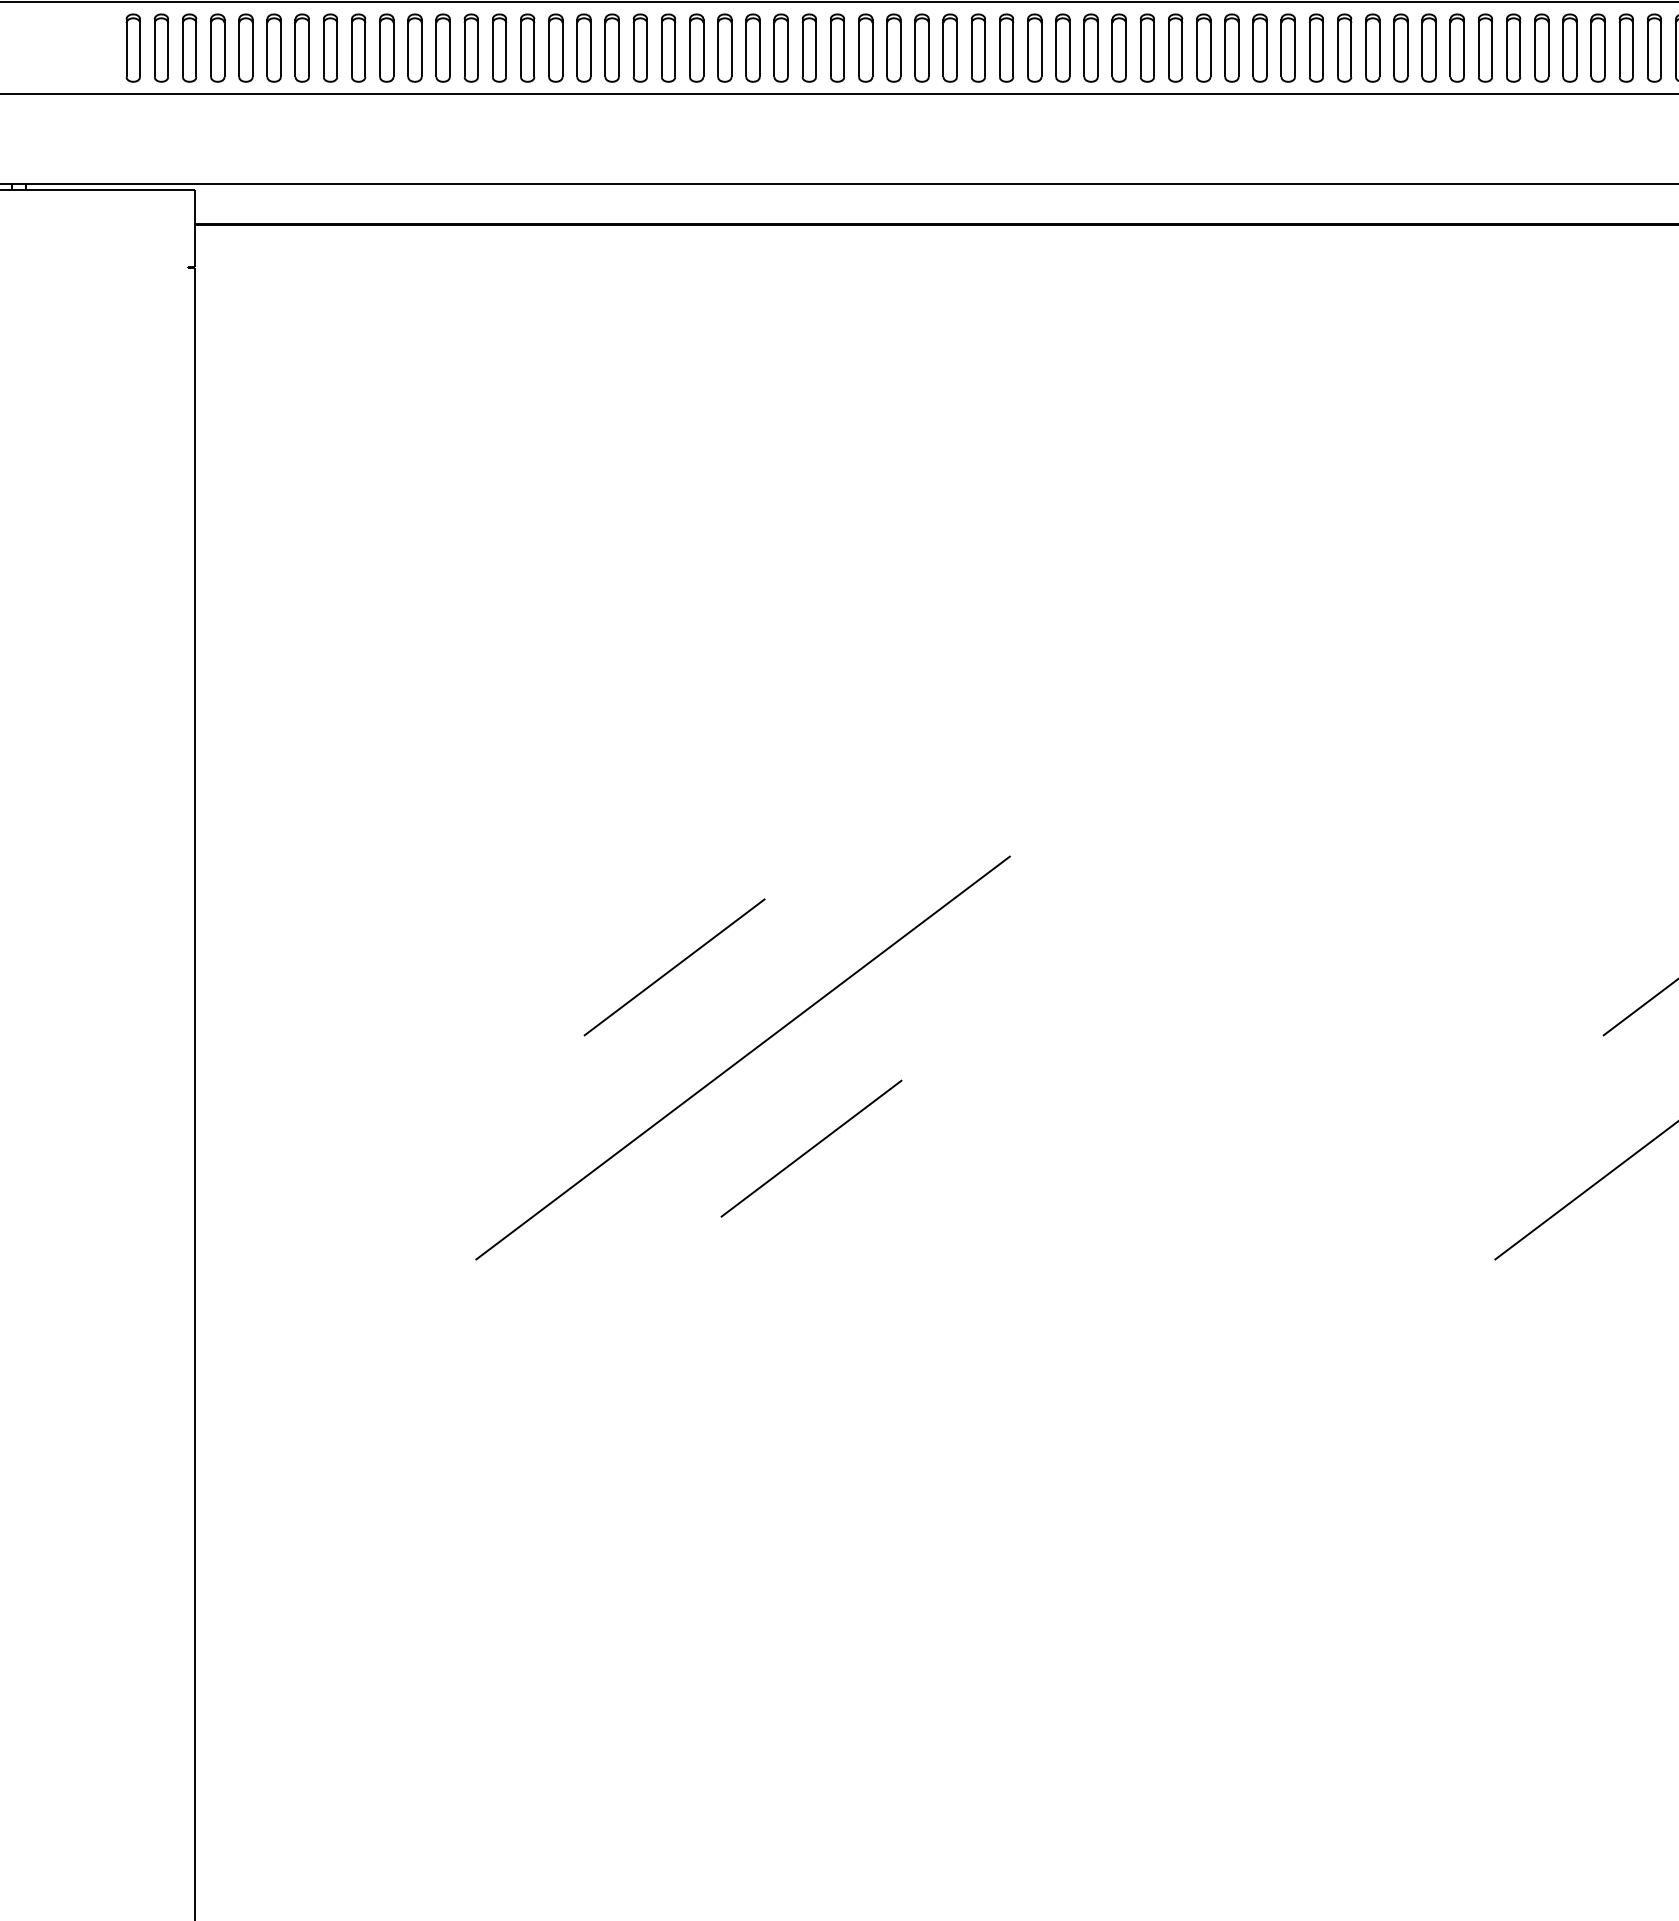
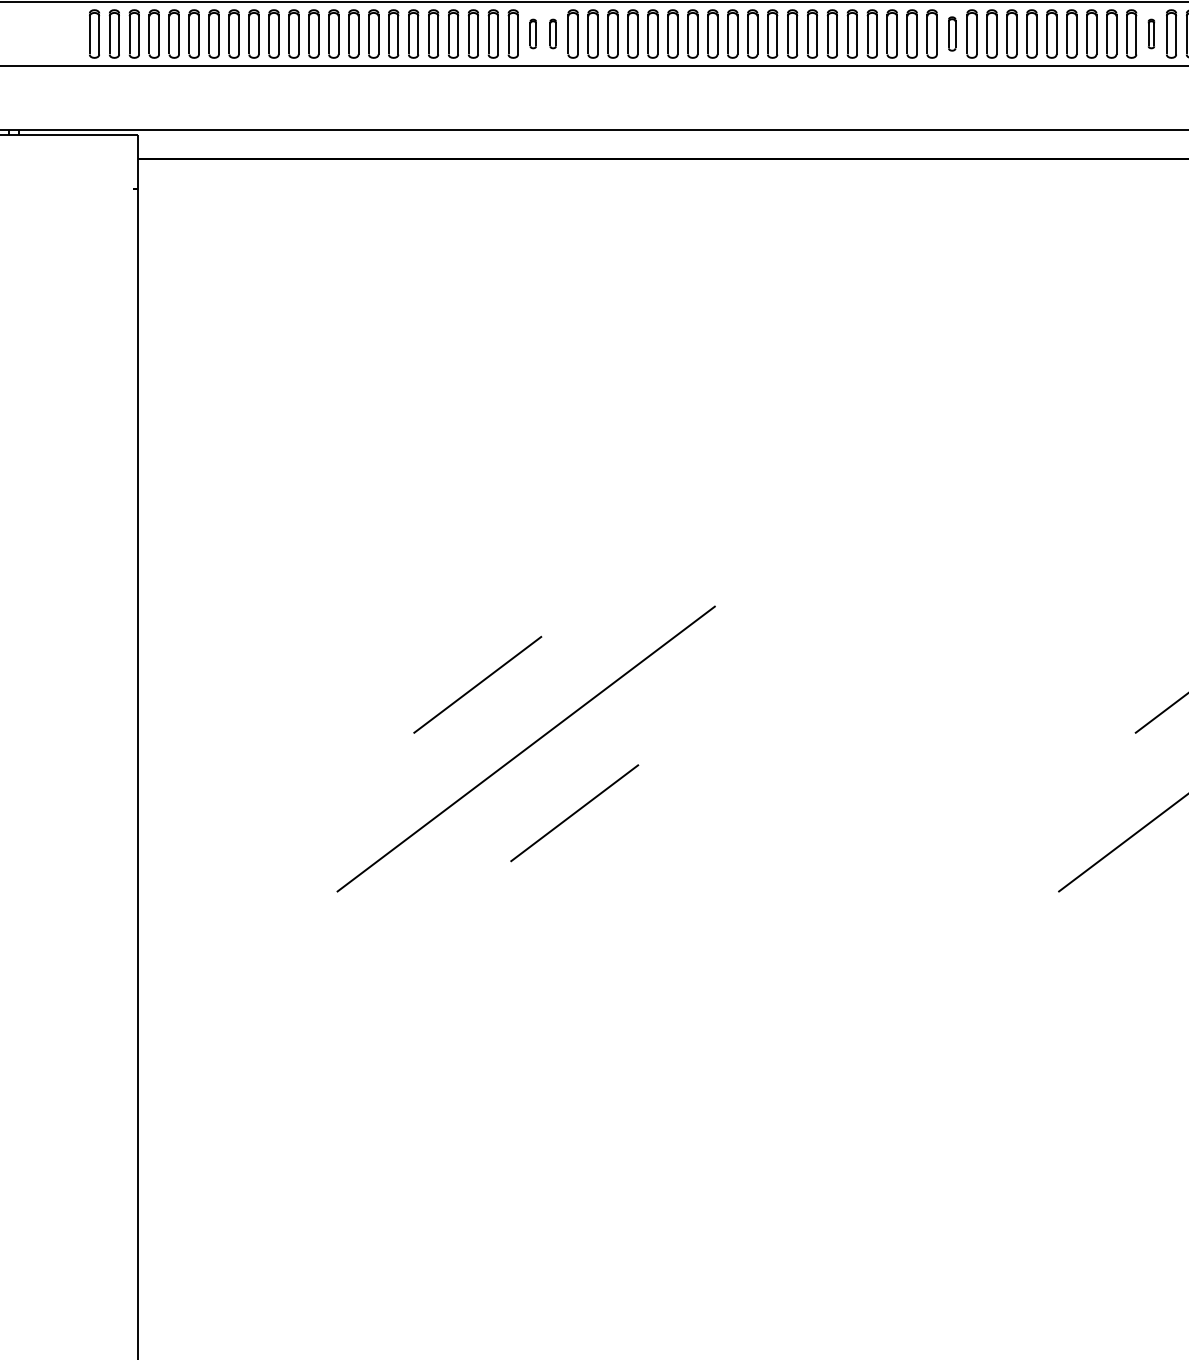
part: (752, 47) -> (532, 33), size x0.6
part: (780, 47) -> (552, 33), size x0.6
part: (1344, 47) -> (952, 33), size x0.7
part: (1625, 47) -> (1150, 33), size x0.6

